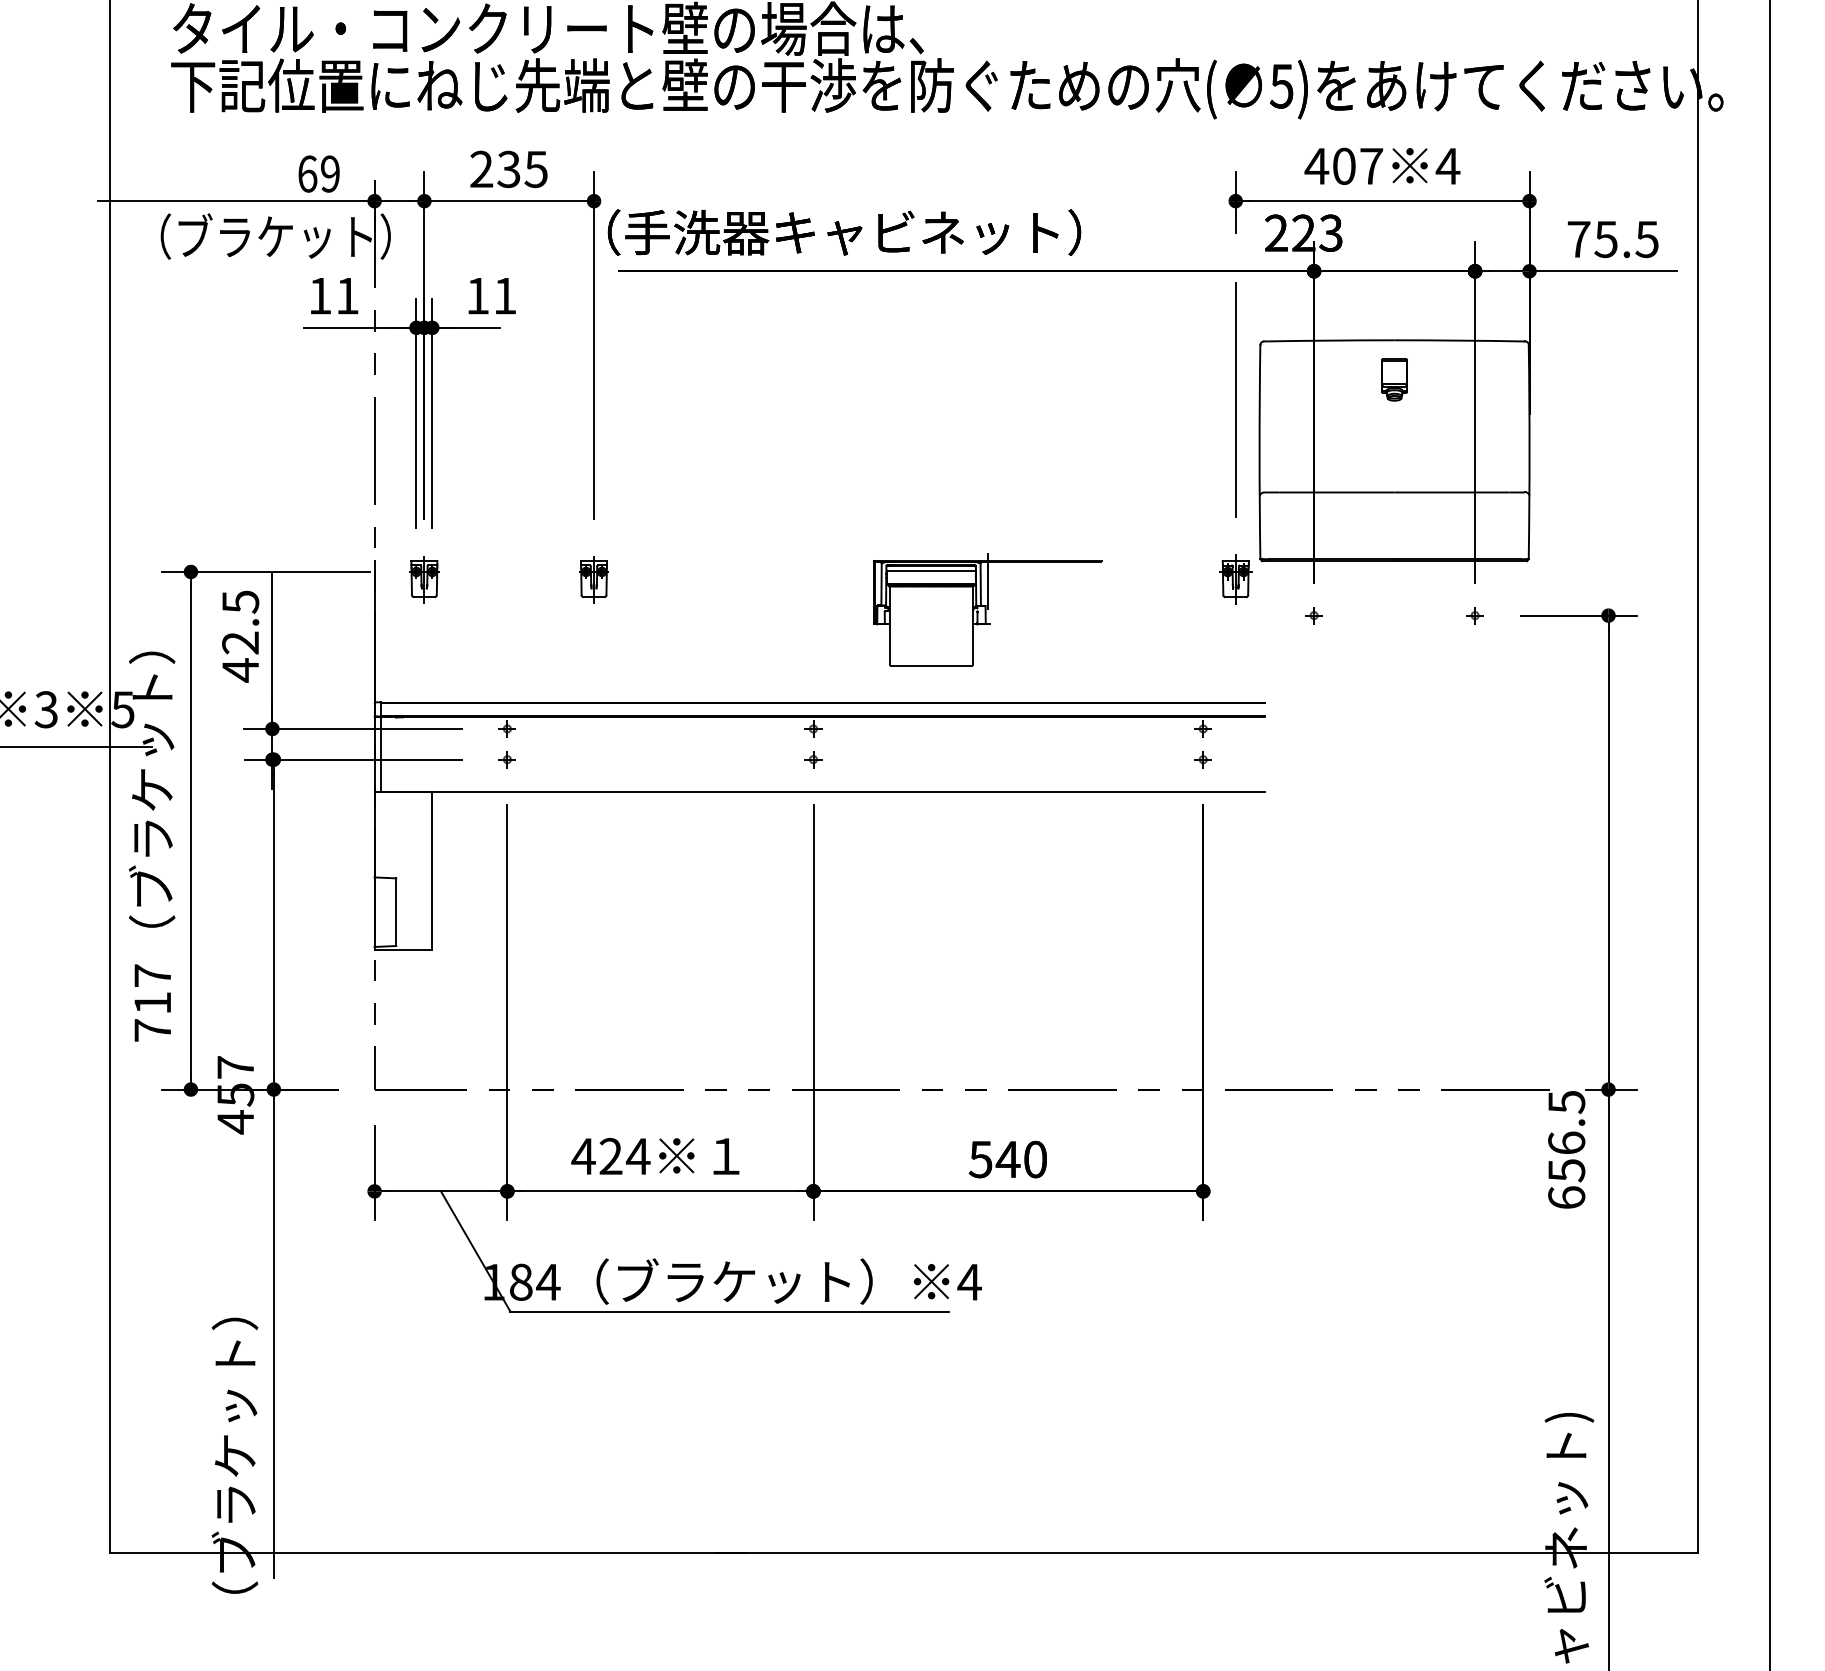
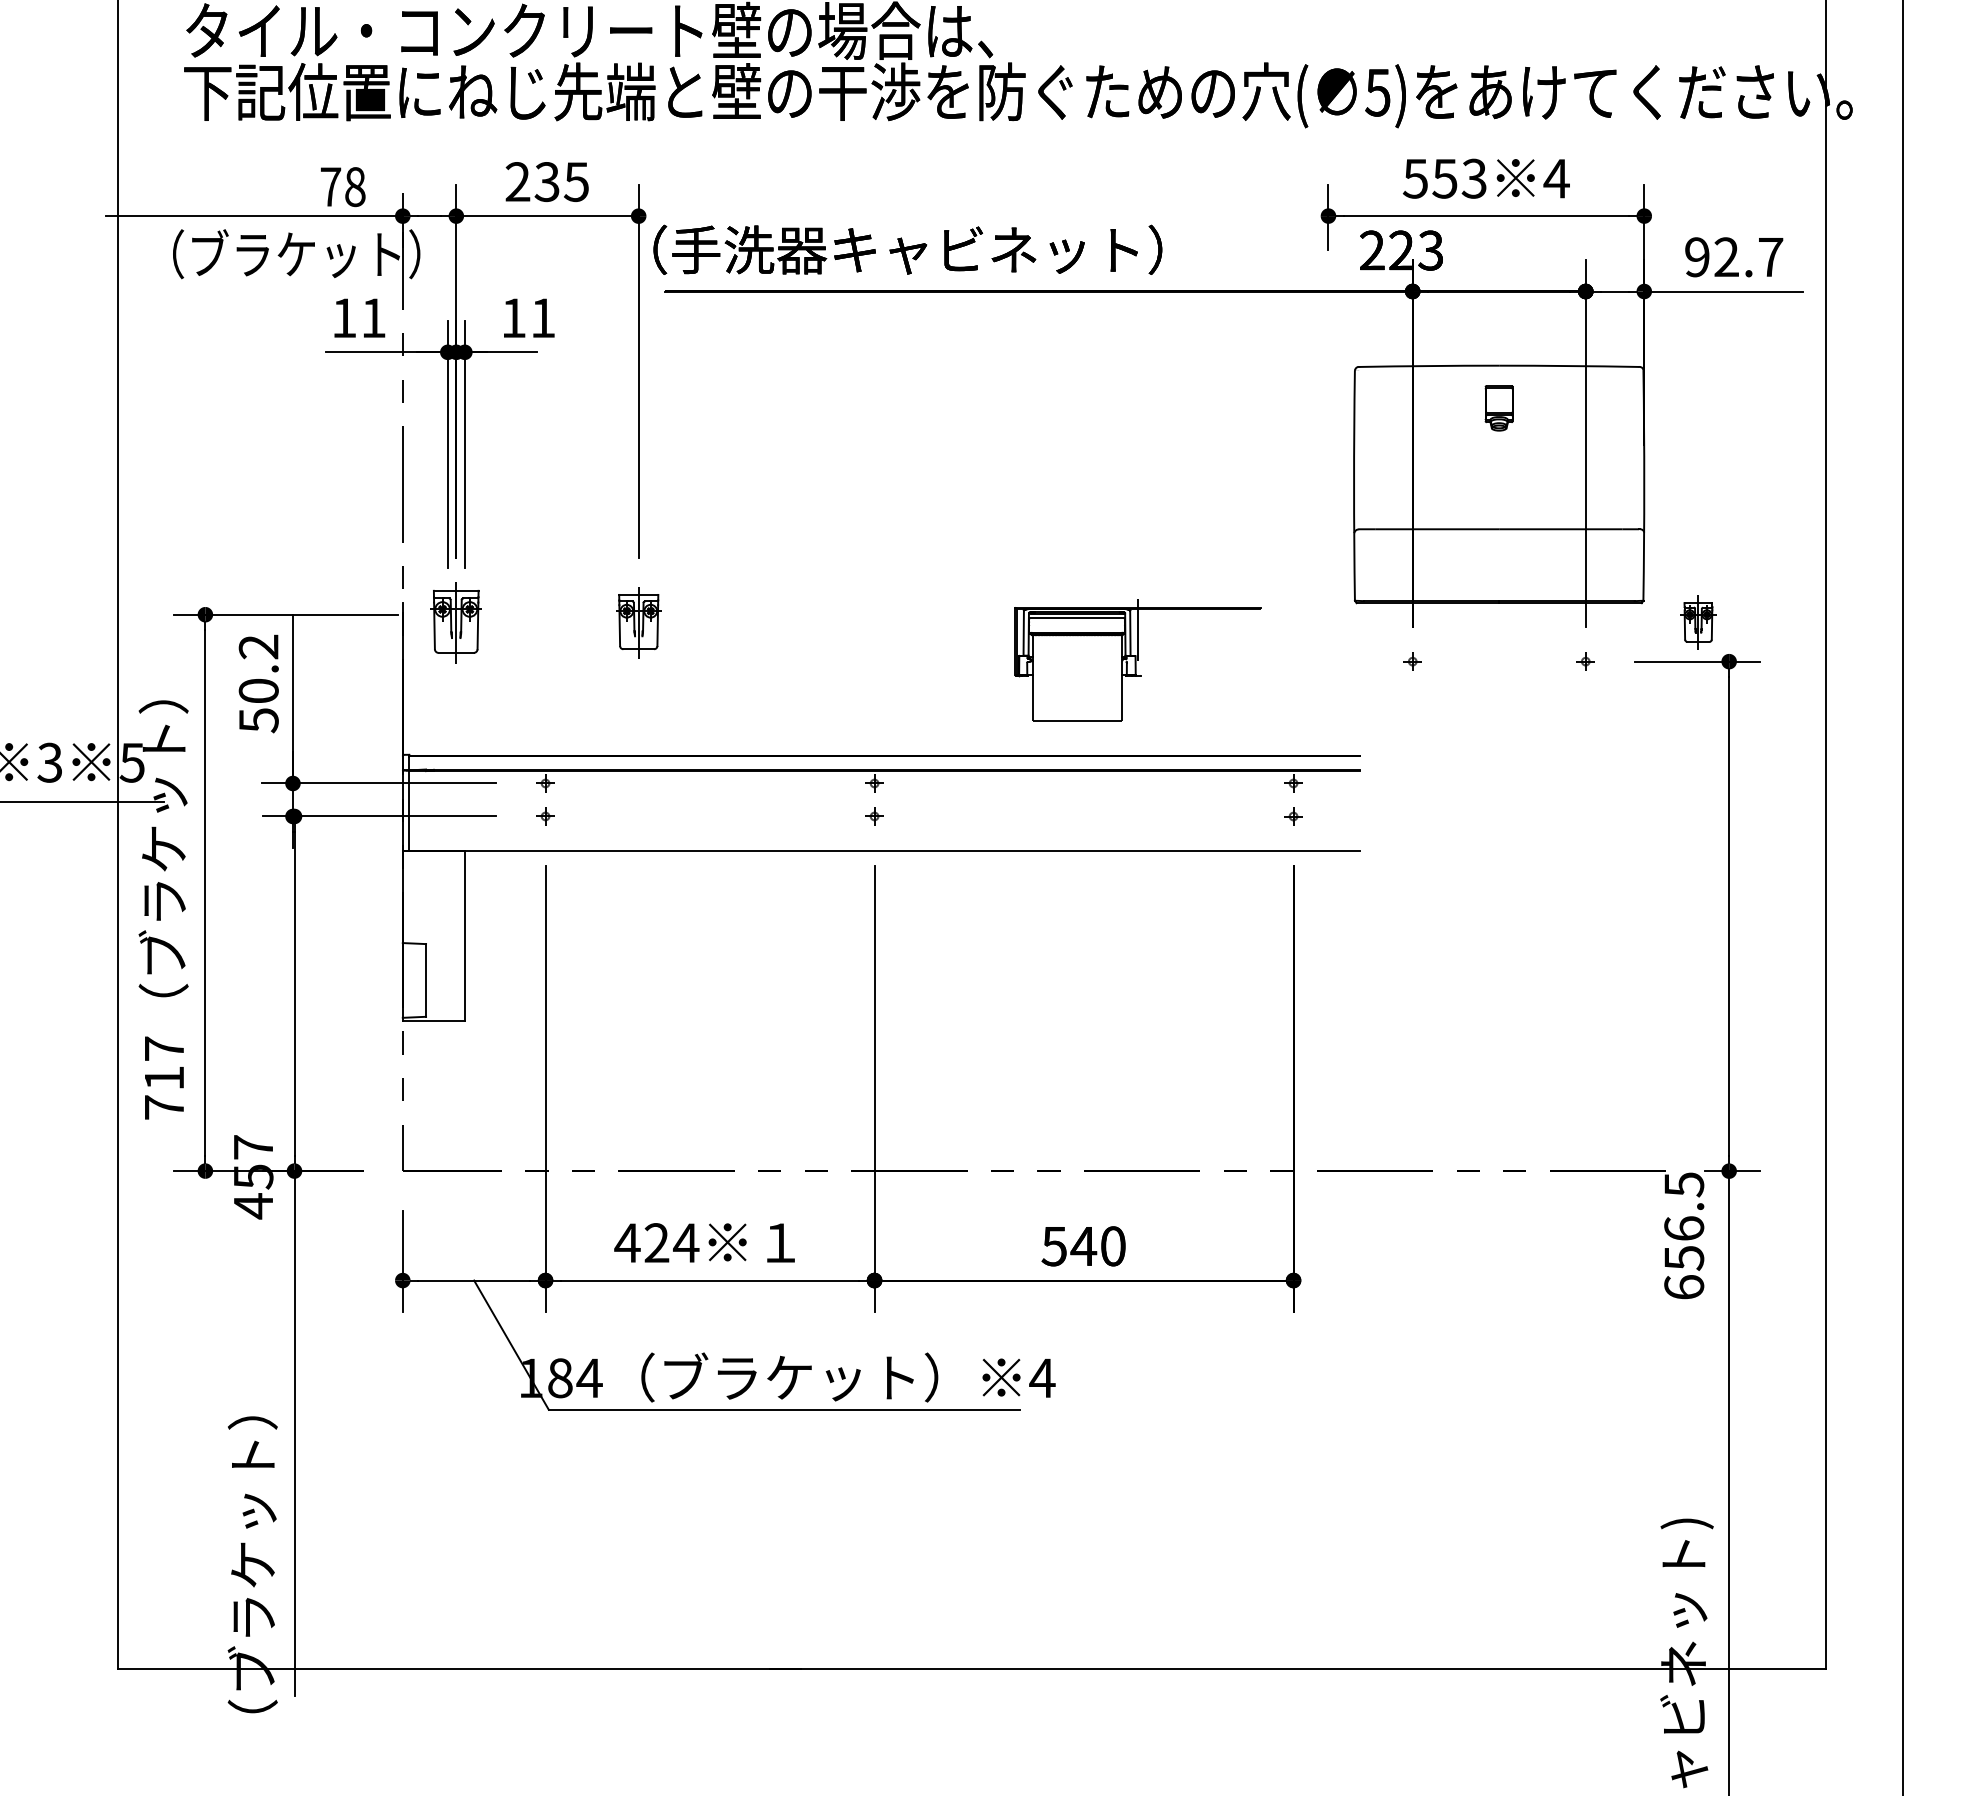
text: (1343, 166) -> (1444, 178), 407 -> 553
text: (318, 174) -> (342, 187), 69 -> 78
text: (1613, 239) -> (1734, 257), 75.5 -> 92.7
line: (1234, 399) -> (1327, 429), removed
part: (1235, 579) -> (1698, 622), moved
part: (424, 580) -> (456, 623), size x1.6
part: (593, 580) -> (638, 623), size x1.4
part: (987, 609) -> (1137, 660), moved
text: (240, 635) -> (258, 683), 42.5 -> 50.2

